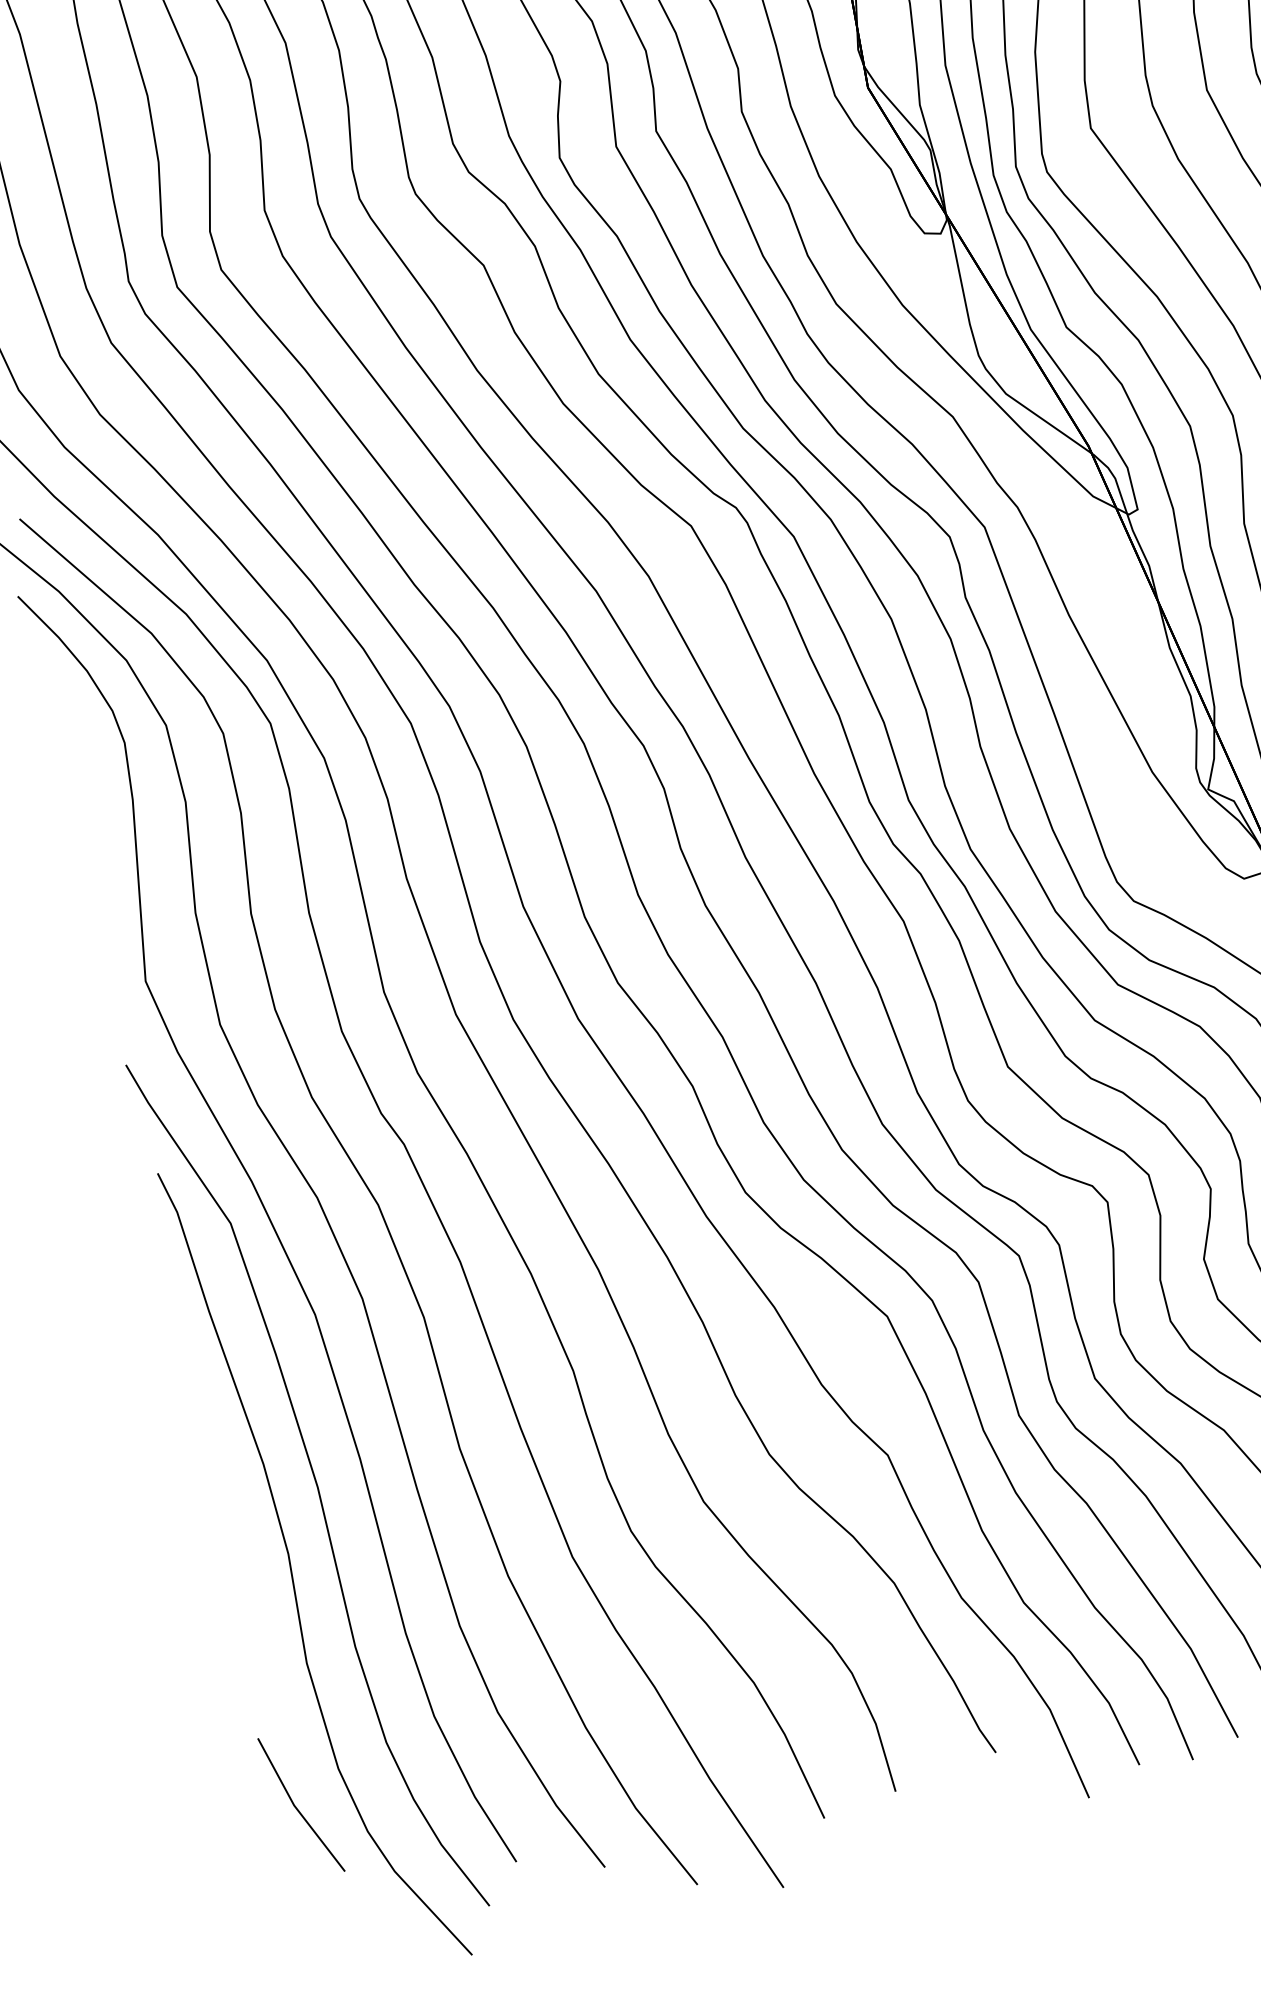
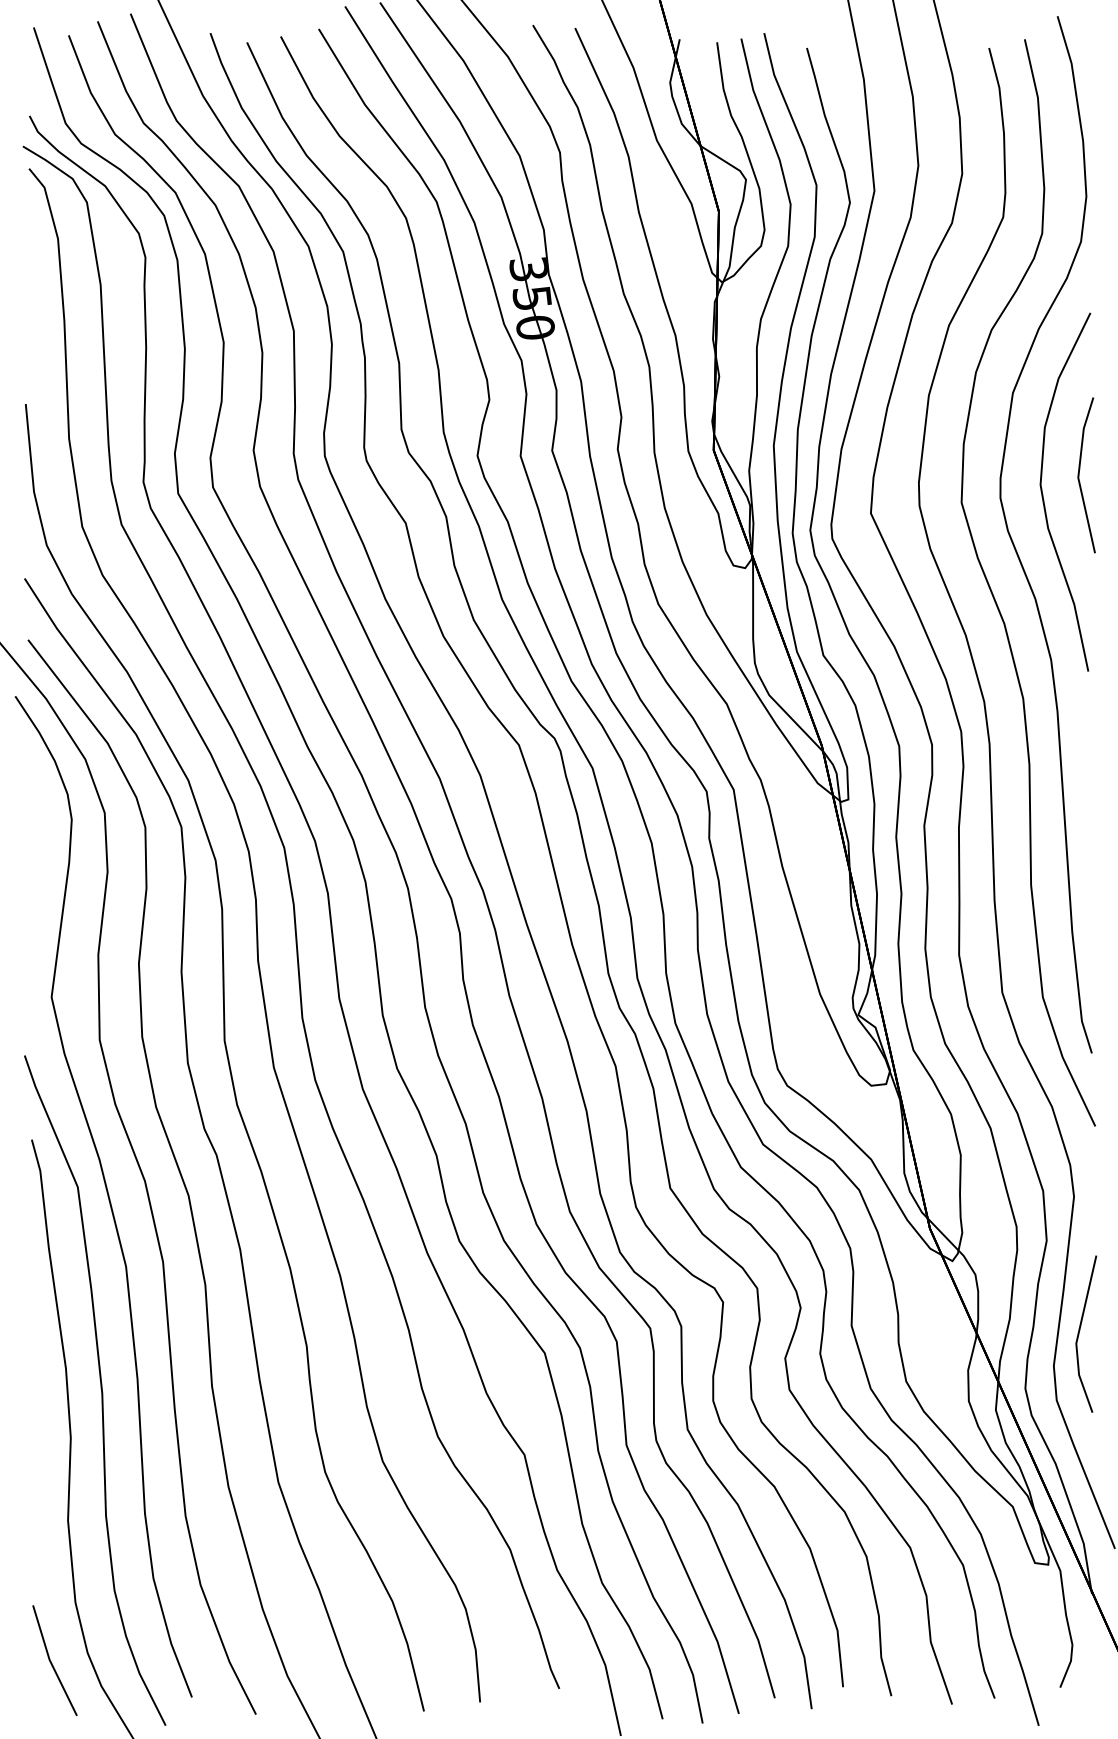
part: (300, 1804) -> (54, 1660), moved

